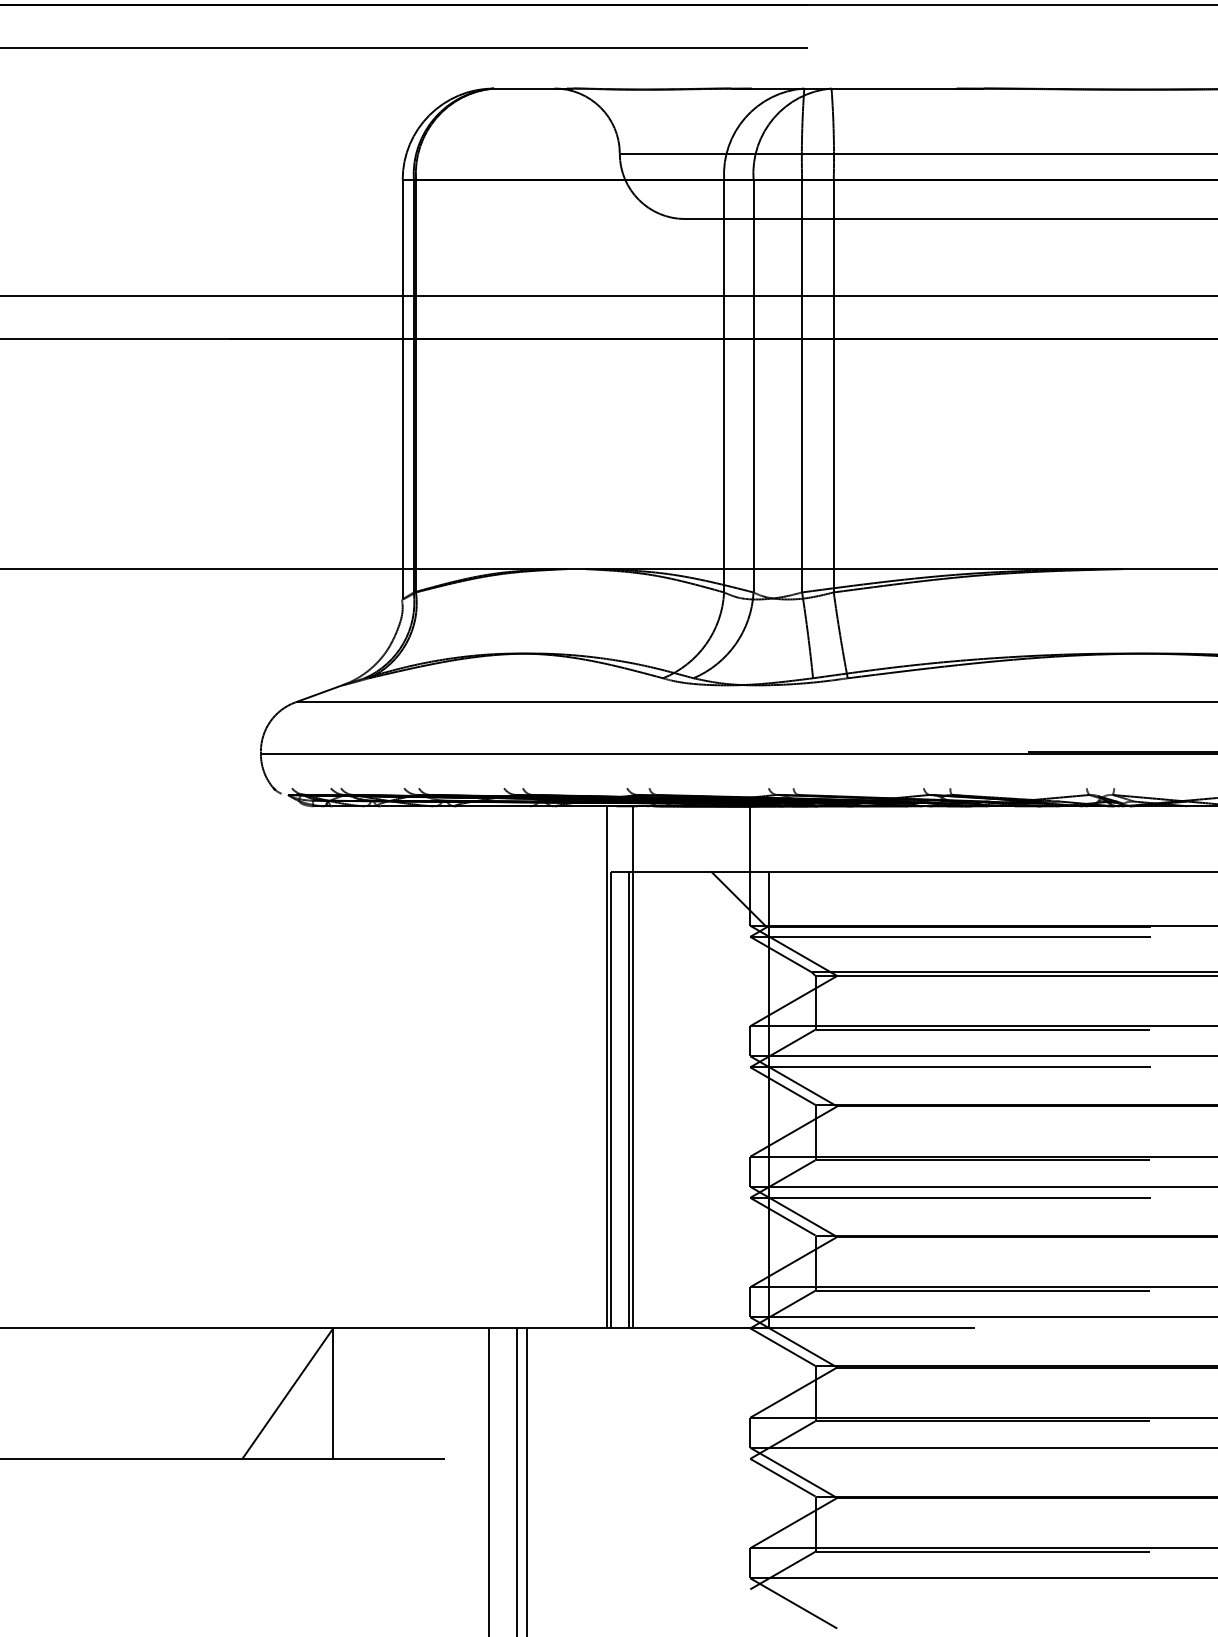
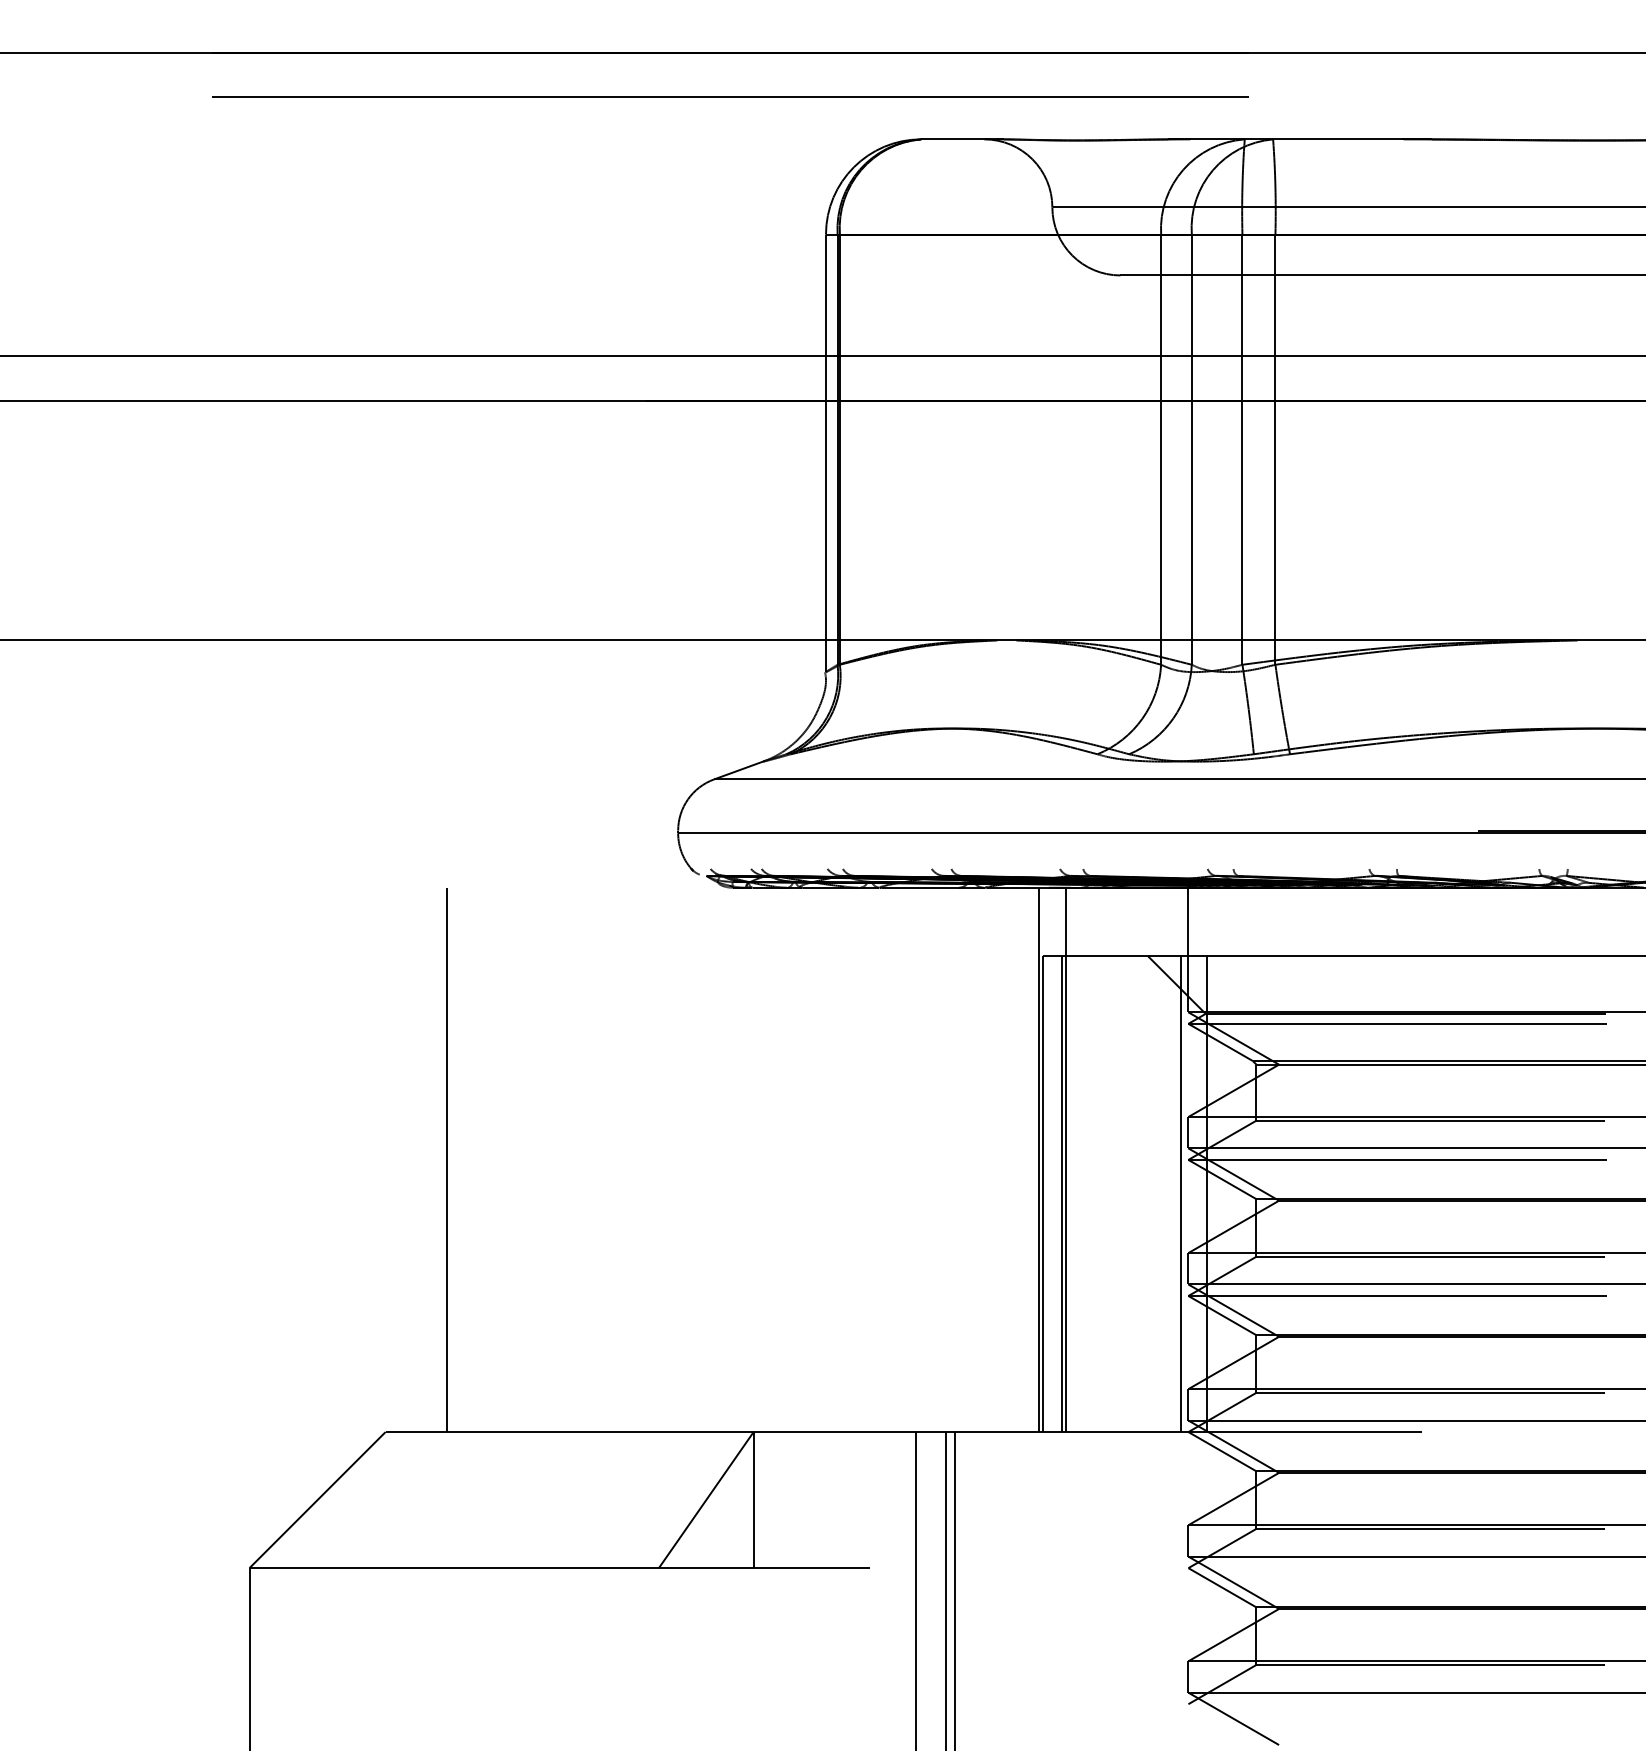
line: (38, 1066) -> (446, 1159), added
line: (743, 1099) -> (1181, 1193), added

